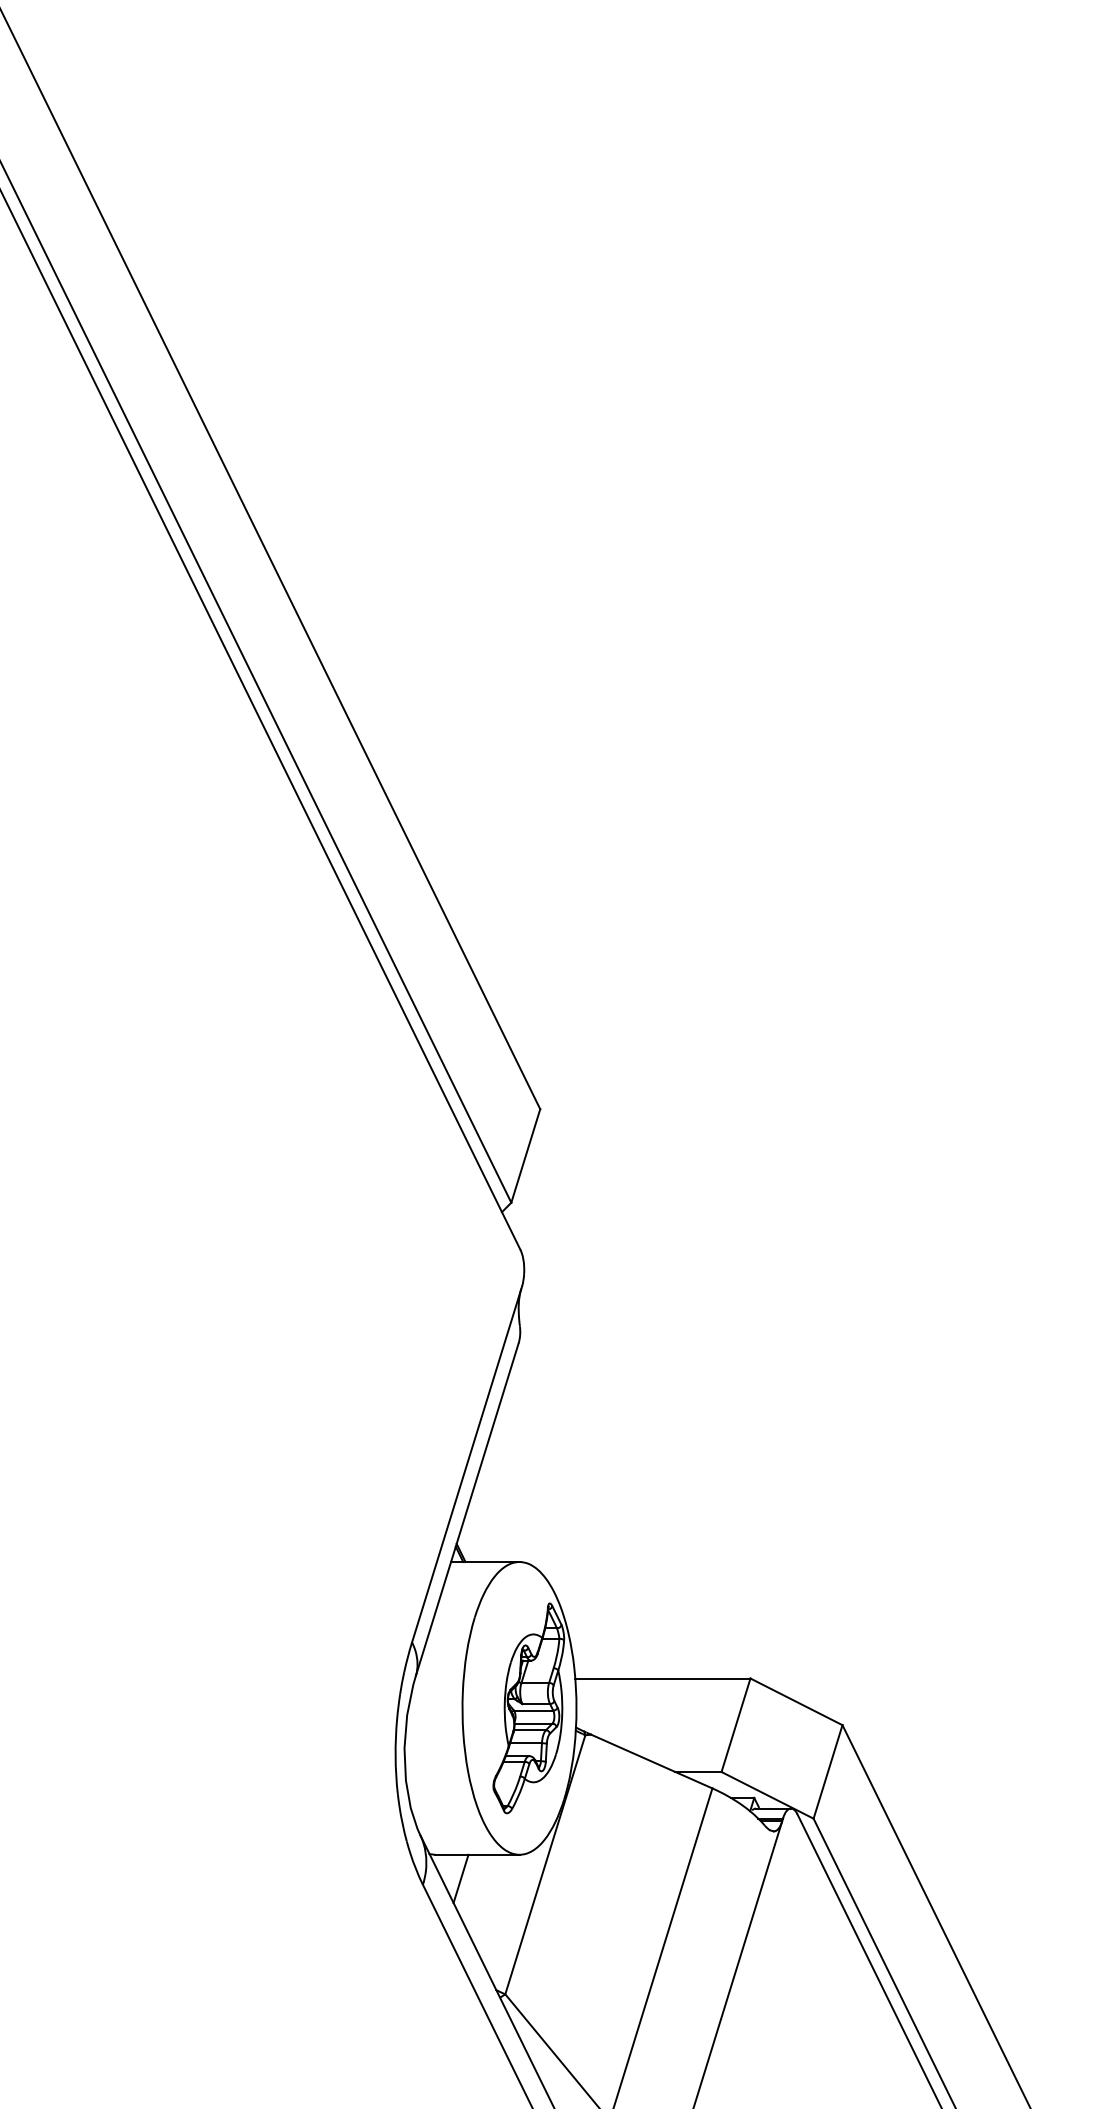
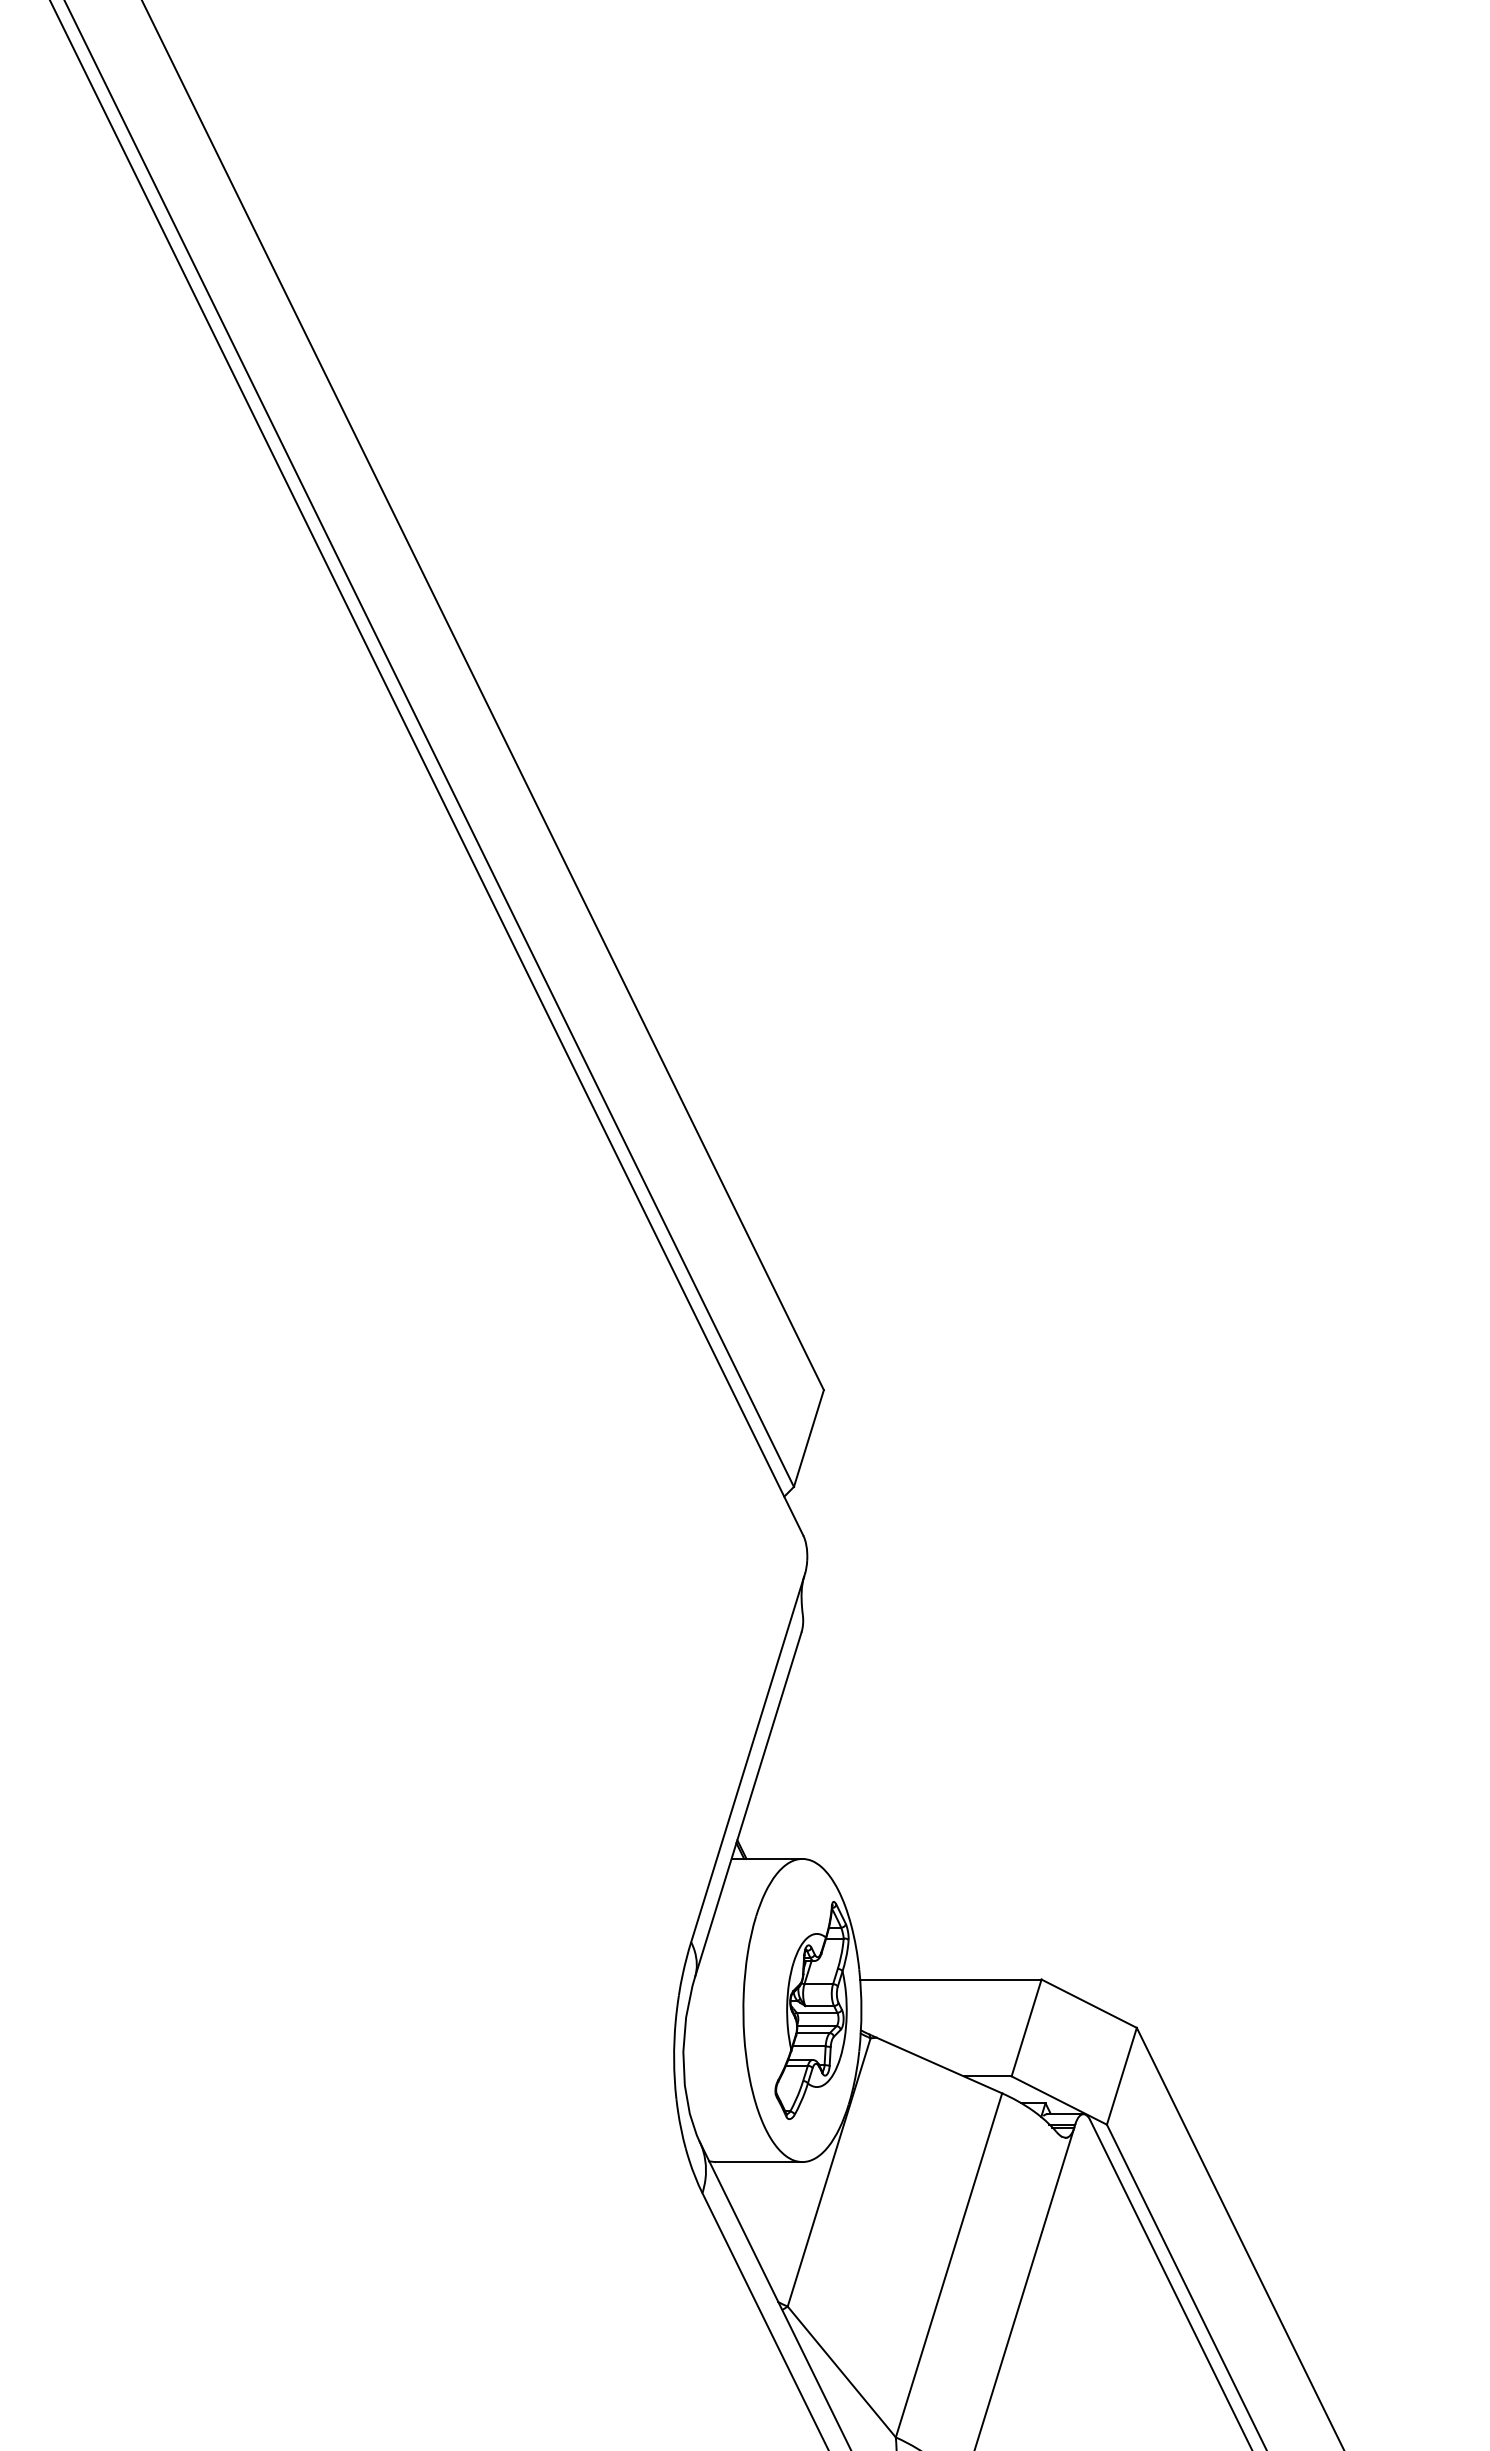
line: (460, 1879) -> (741, 2187), removed

